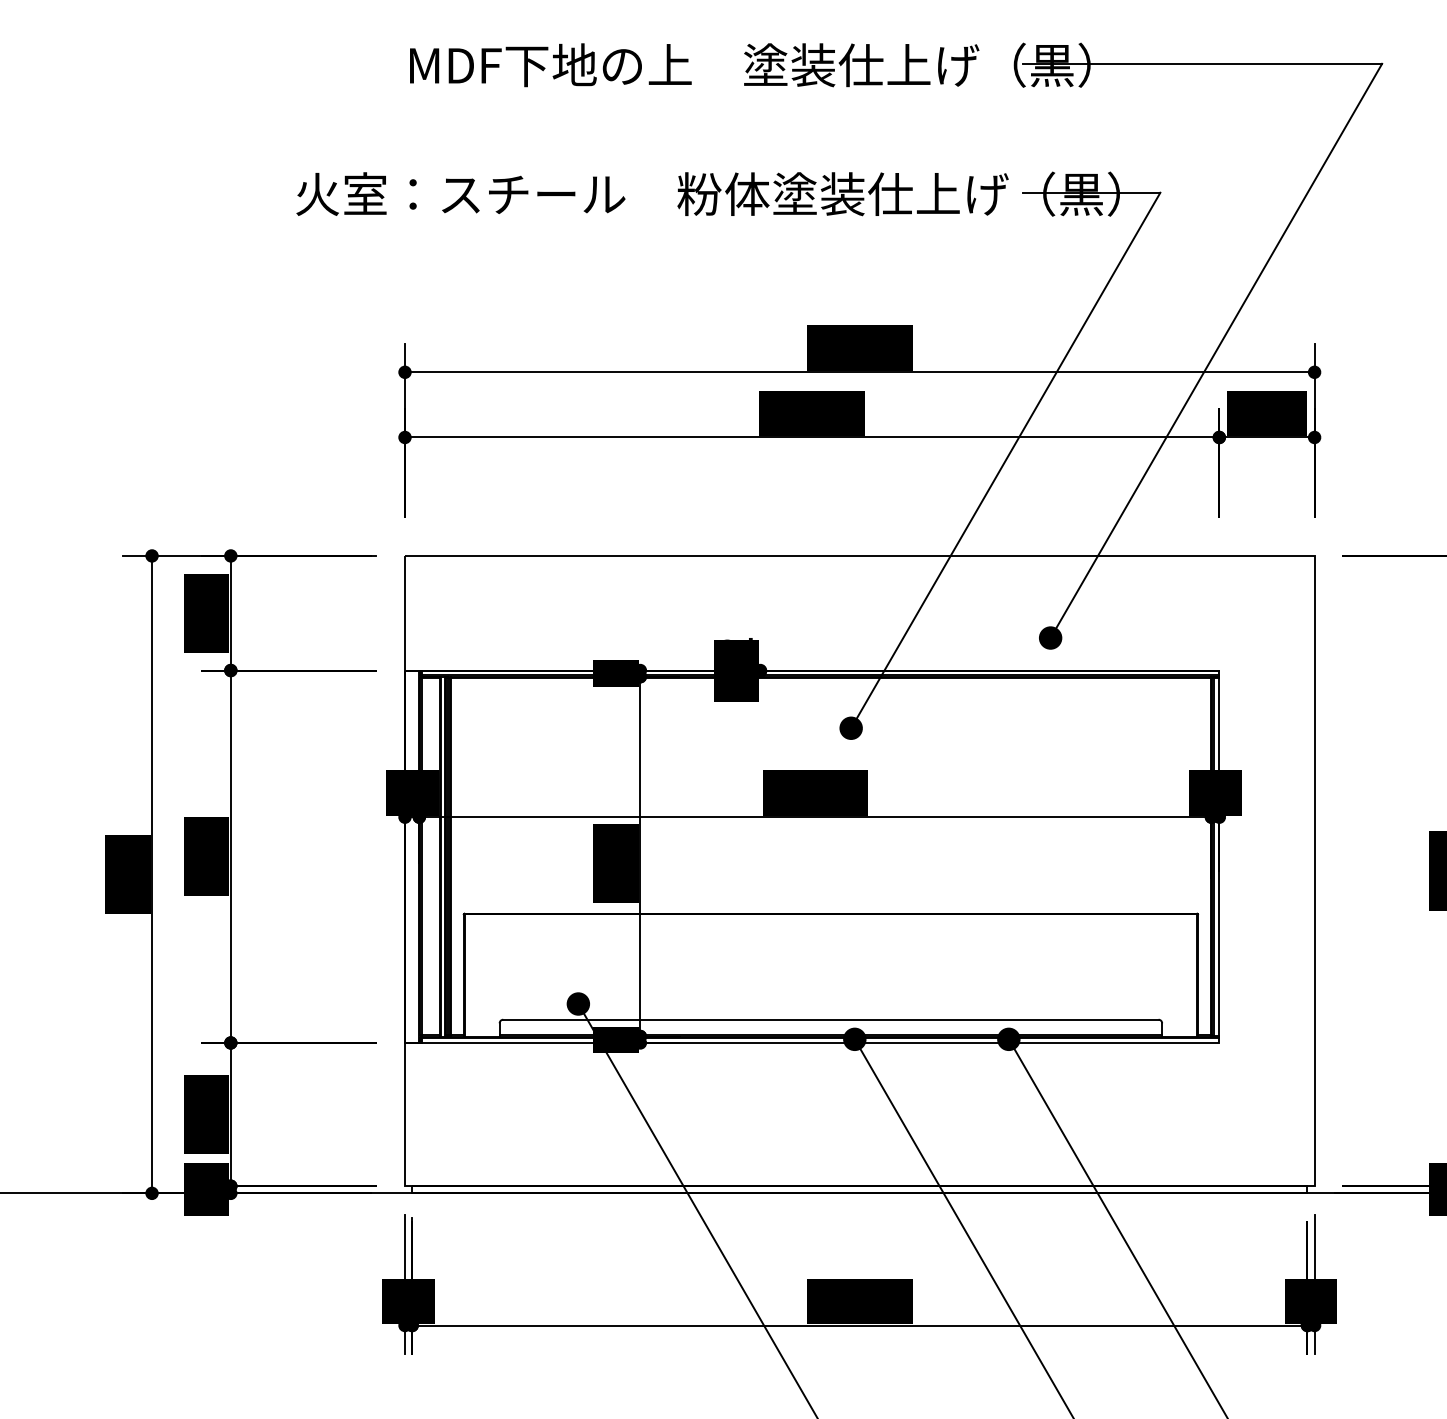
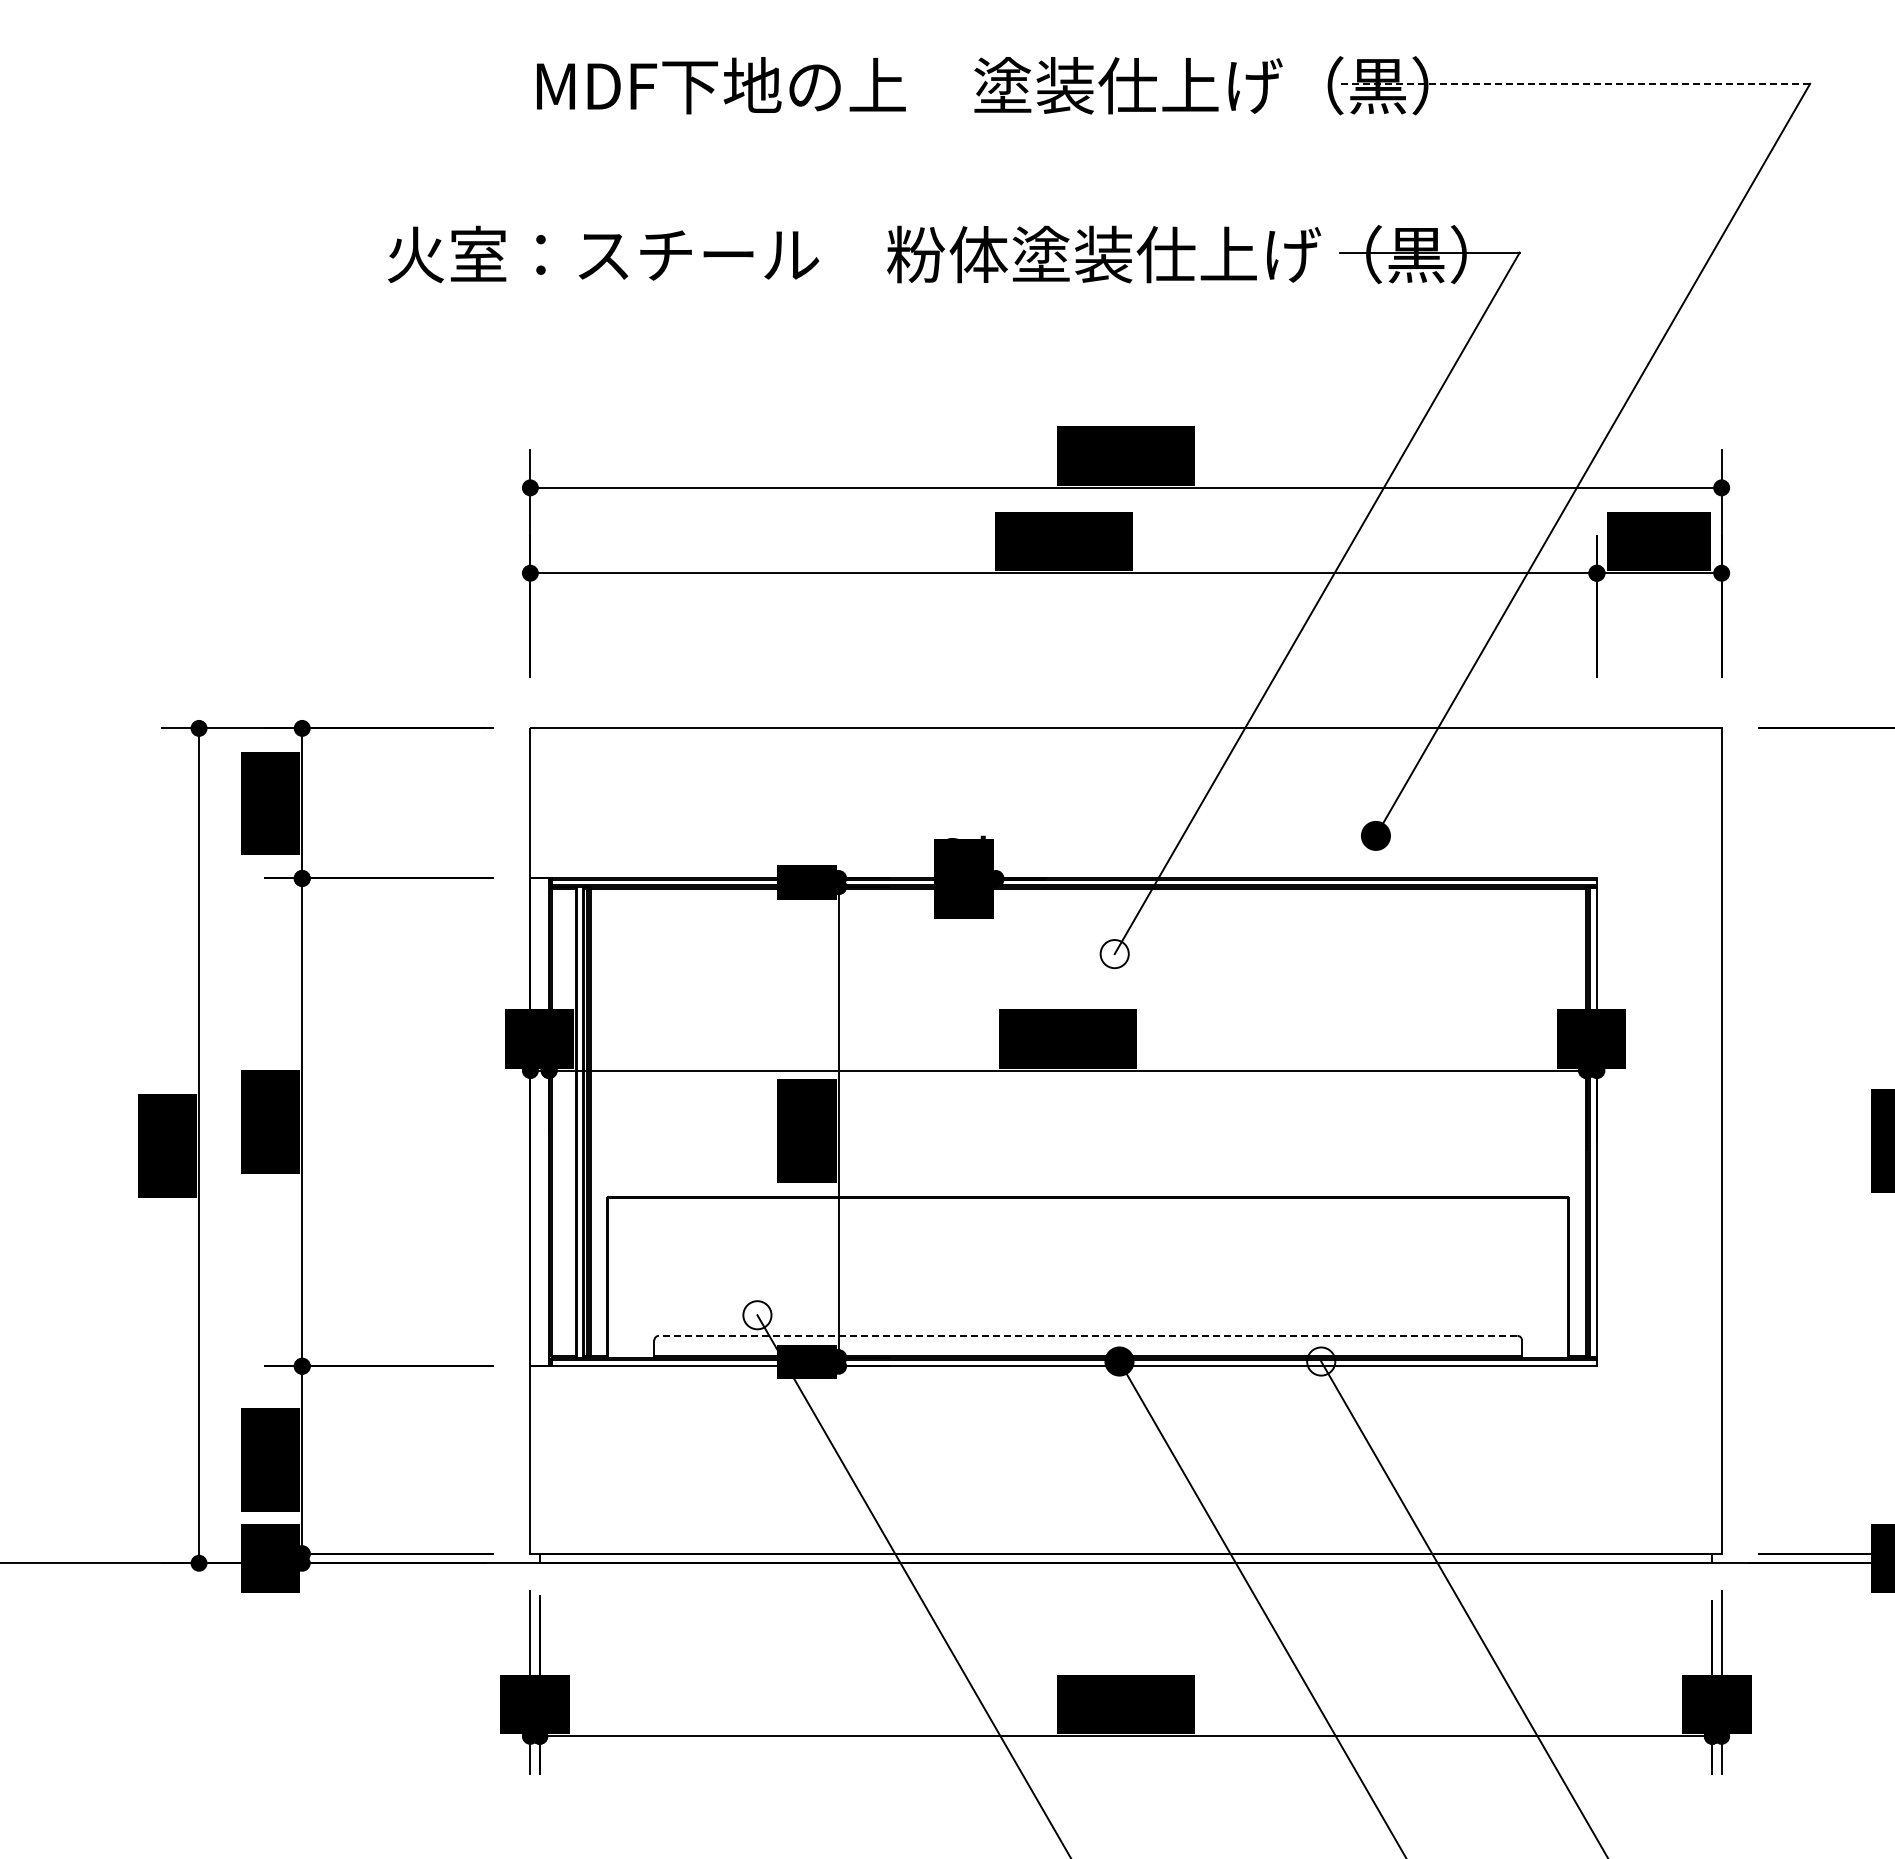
line: (1202, 63) -> (1574, 83), solid -> dashed
fill: (851, 728) -> (1114, 954), removed
fill: (578, 1004) -> (757, 1315), removed
line: (830, 1019) -> (1087, 1335), solid -> dashed
fill: (1009, 1039) -> (1321, 1361), removed

